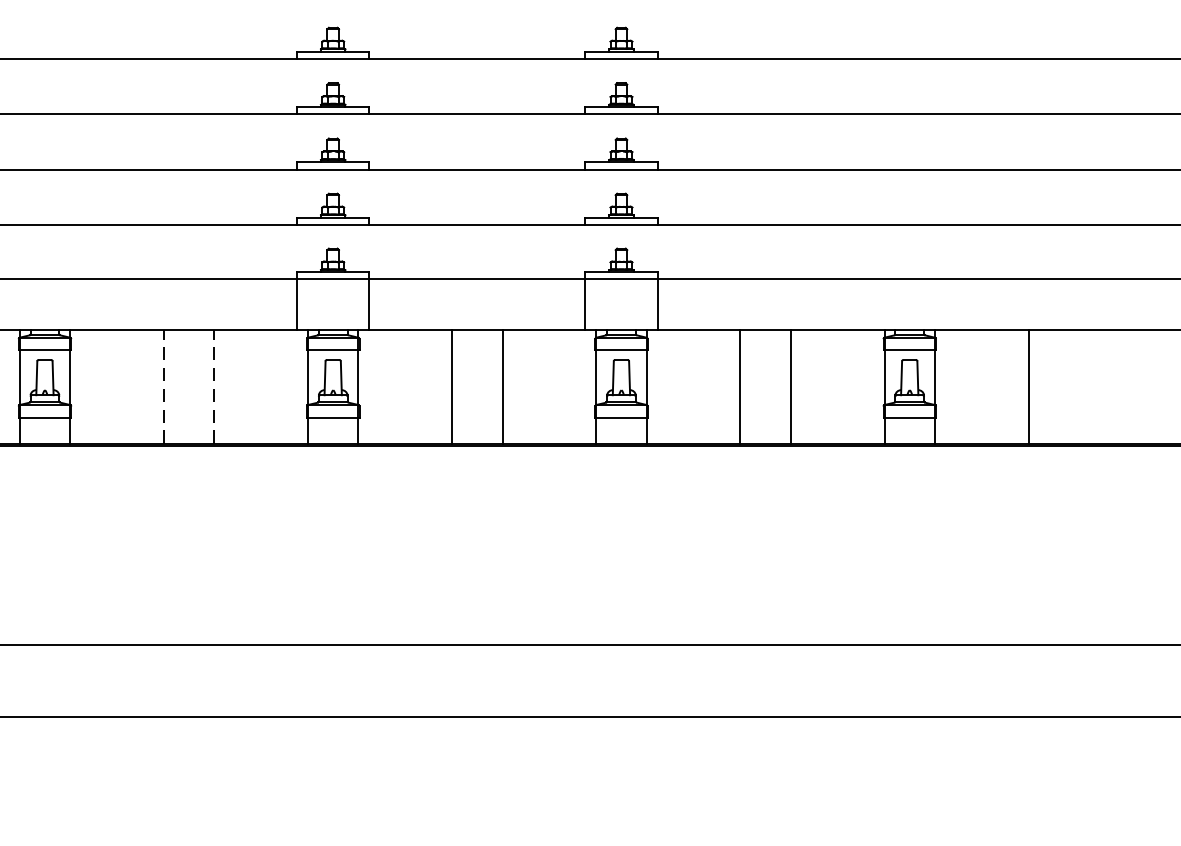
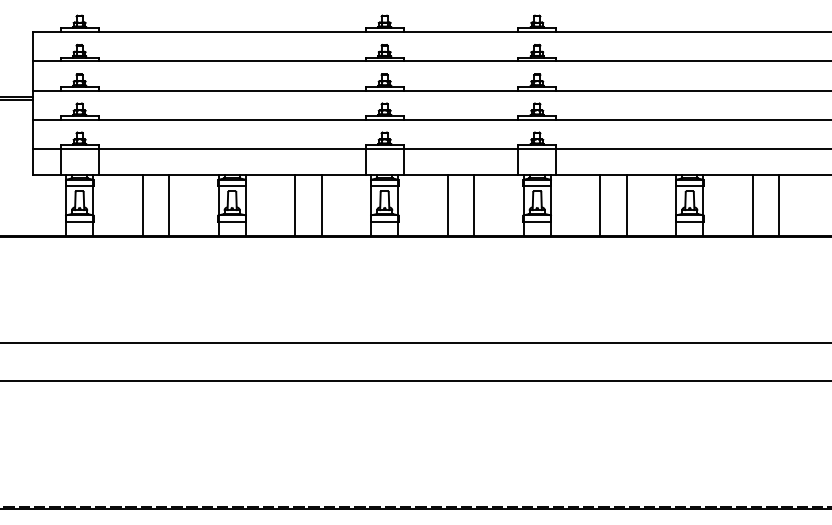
line: (164, 386) -> (295, 205), dashed -> solid
line: (213, 386) -> (321, 205), dashed -> solid
line: (1079, 386) -> (779, 205), added

